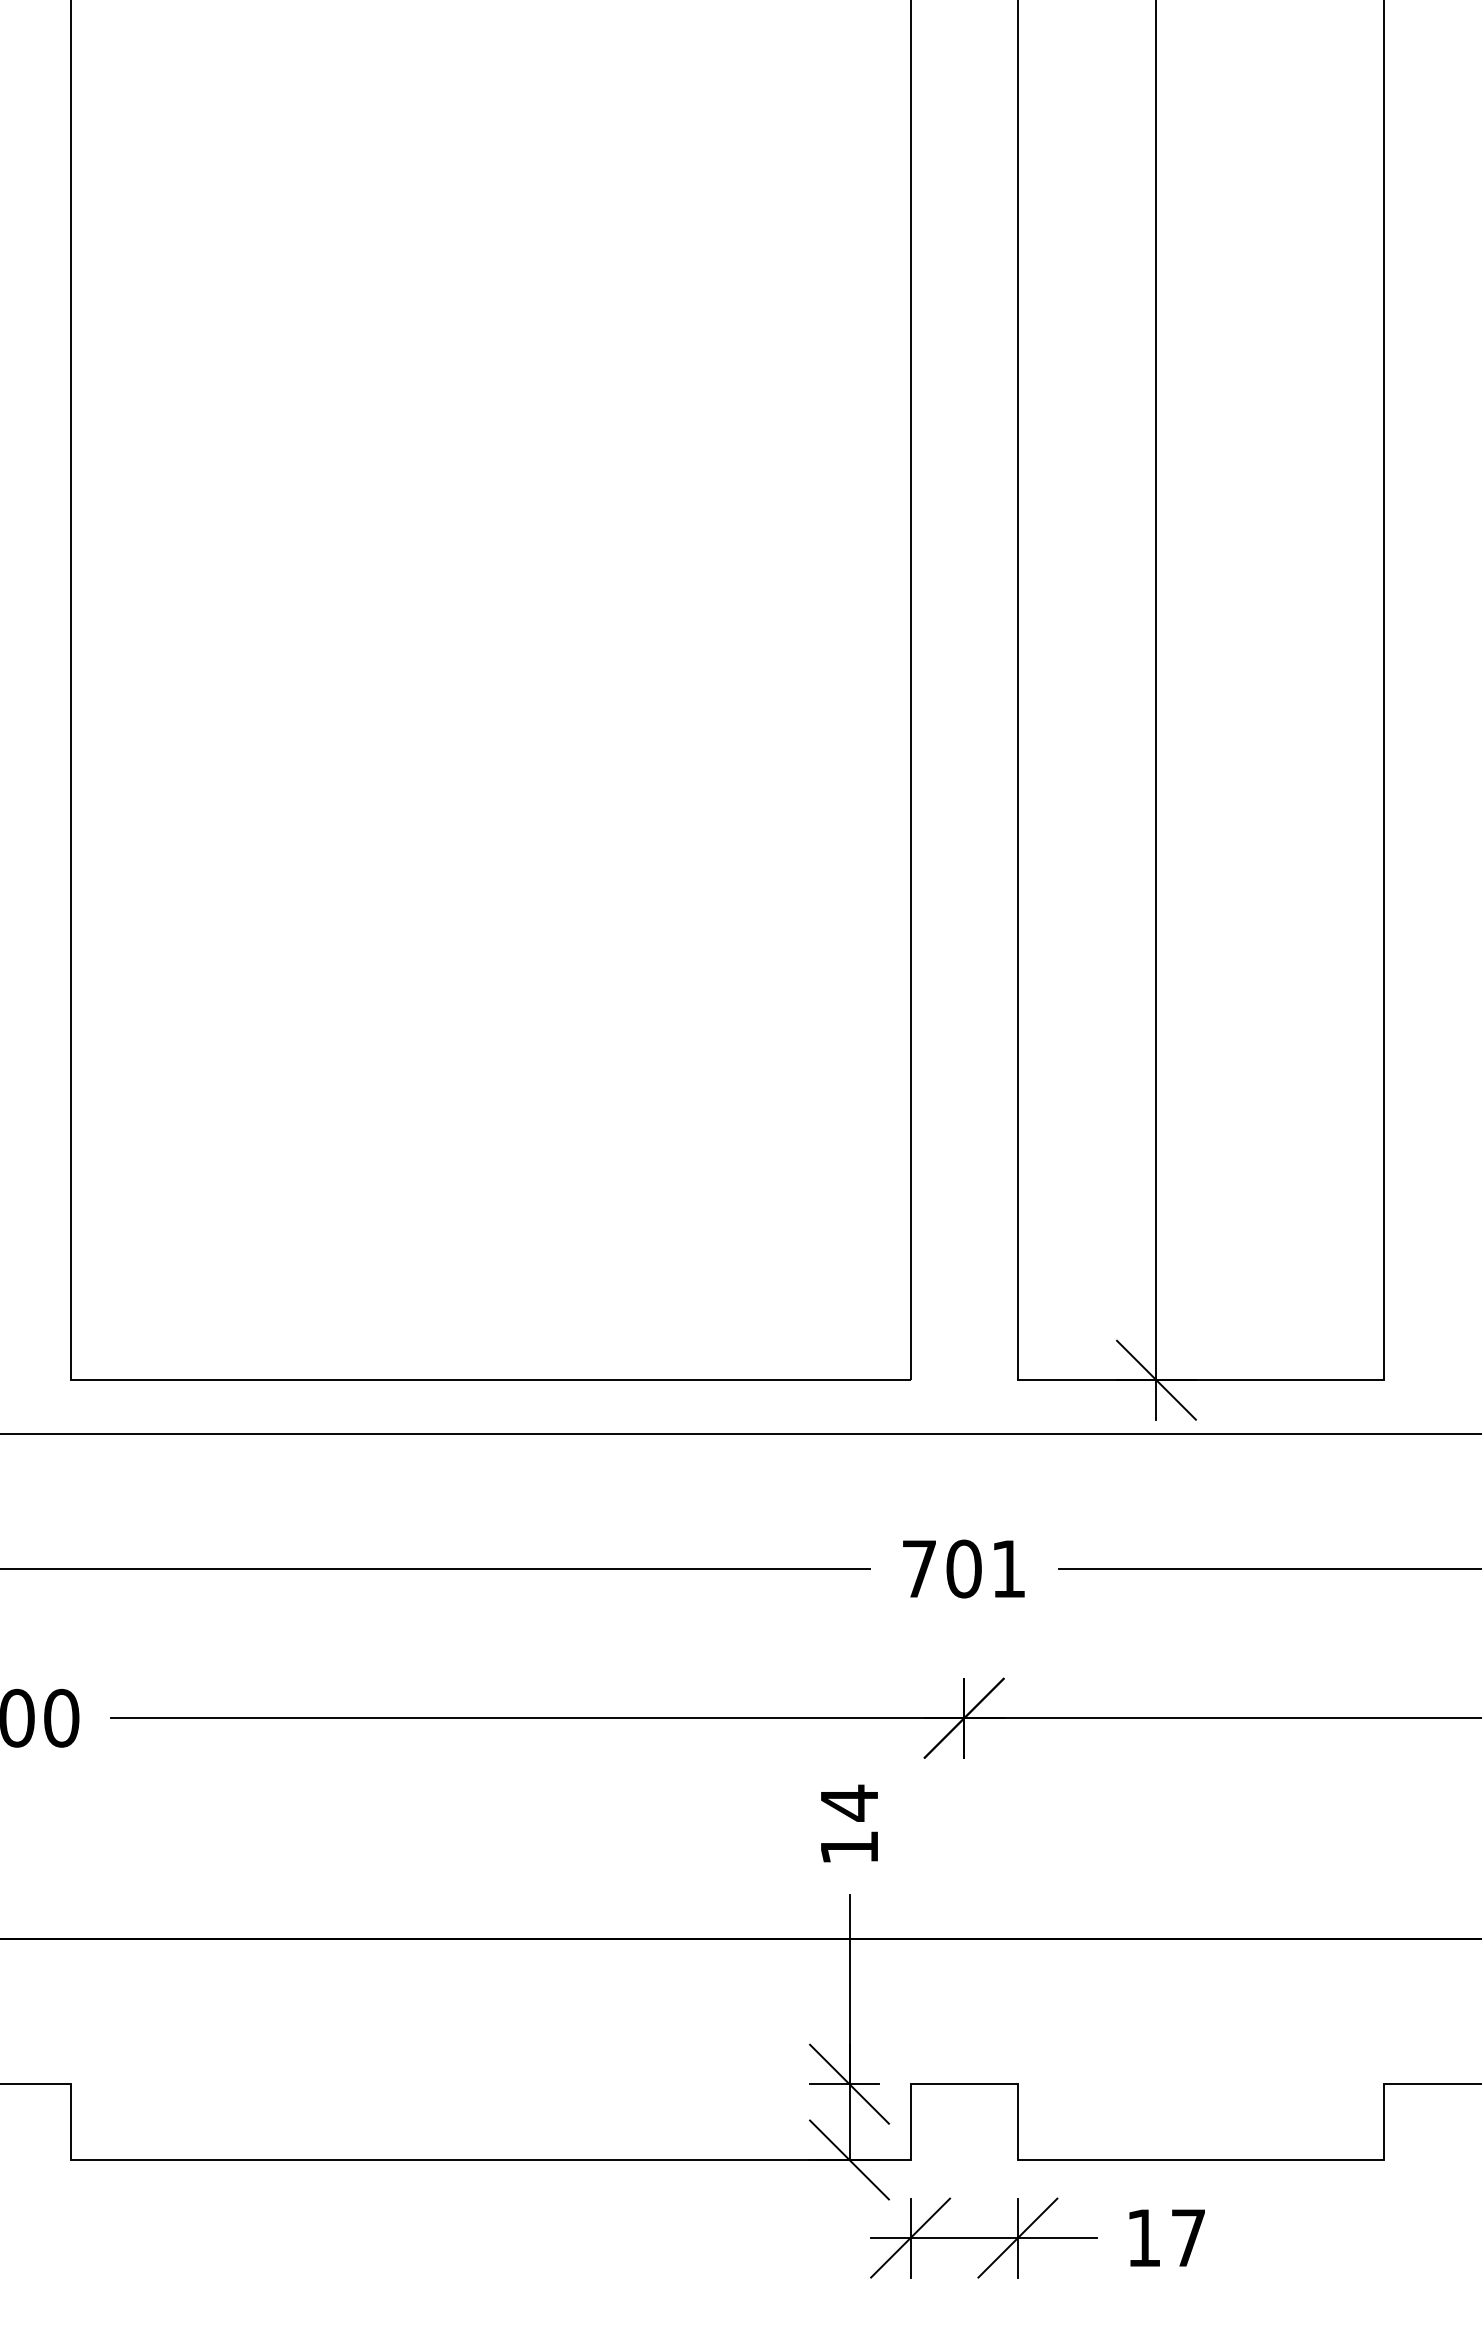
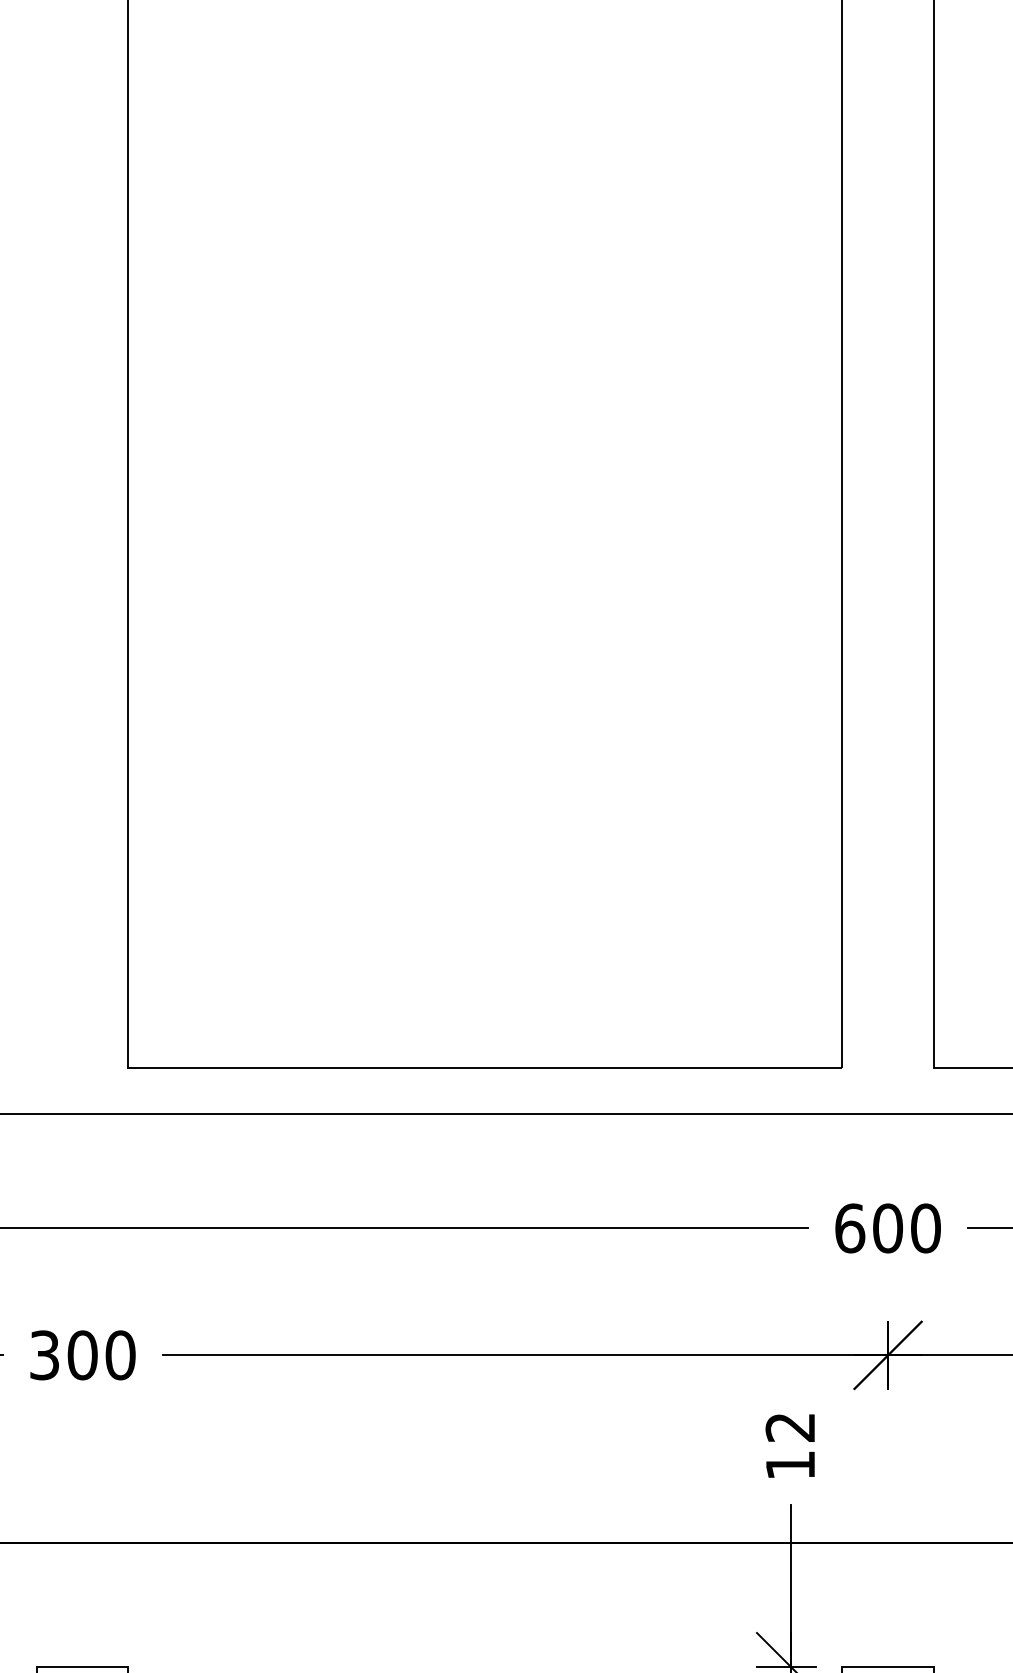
text: (964, 1568) -> (888, 1227), 701 -> 600
text: (848, 1802) -> (789, 1426), 14 -> 12

